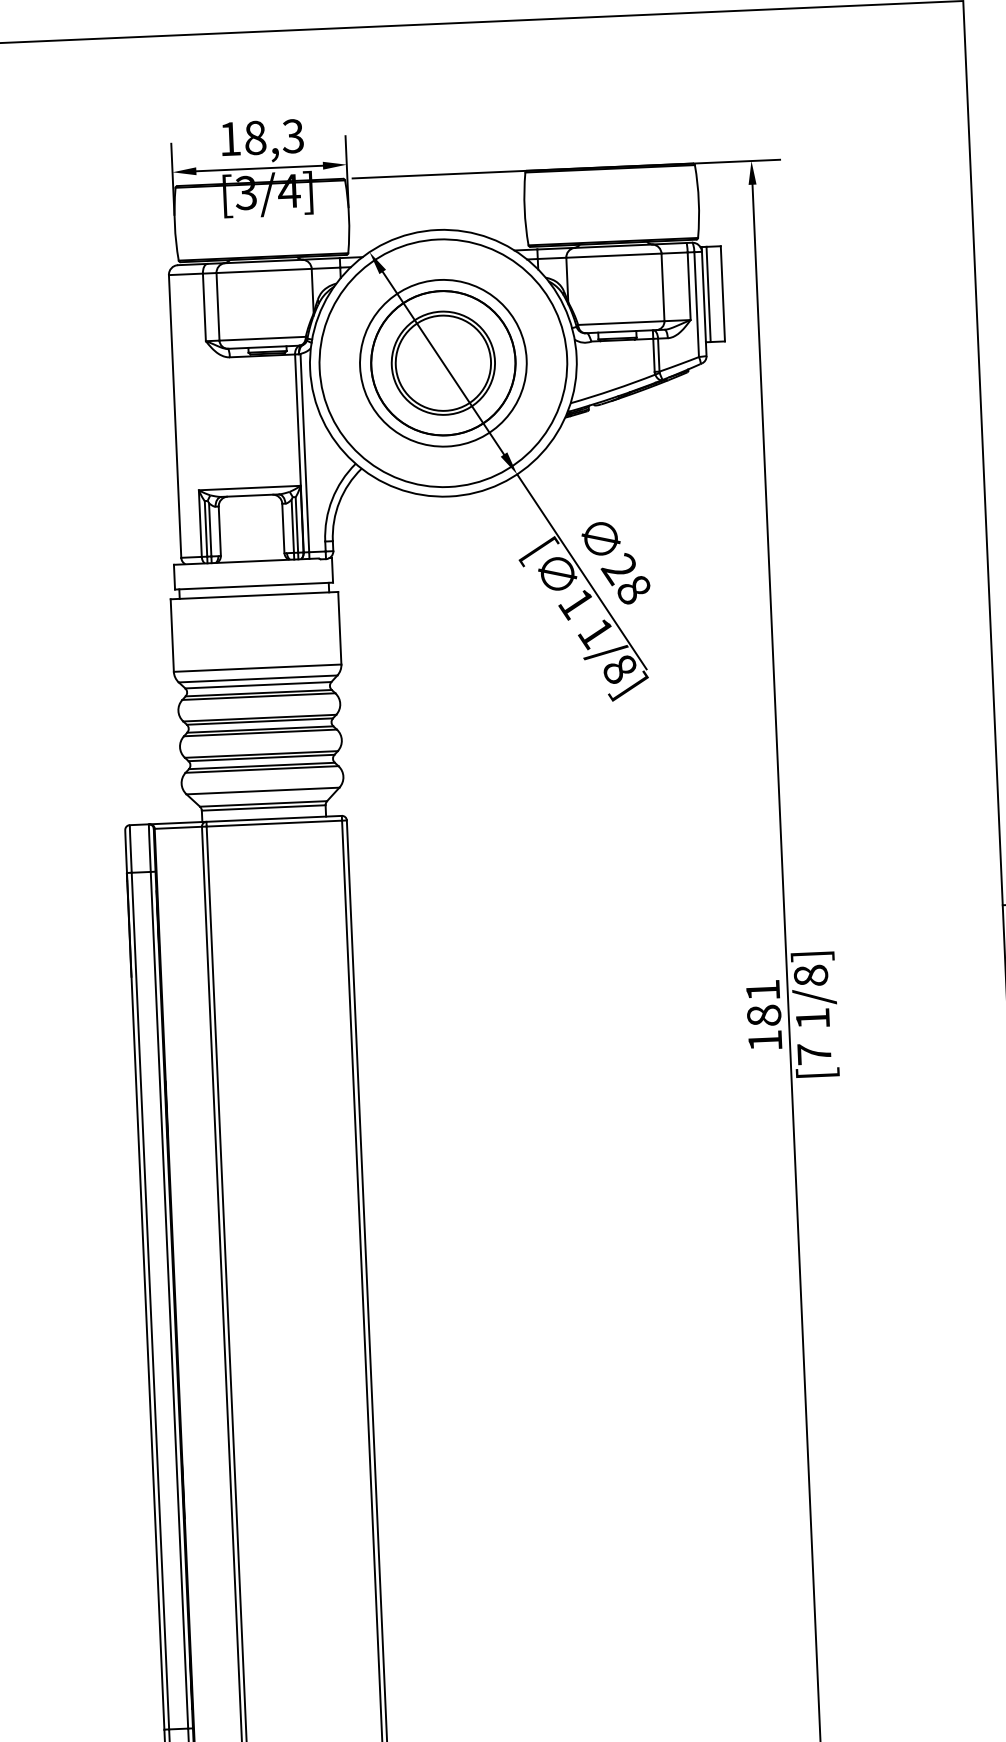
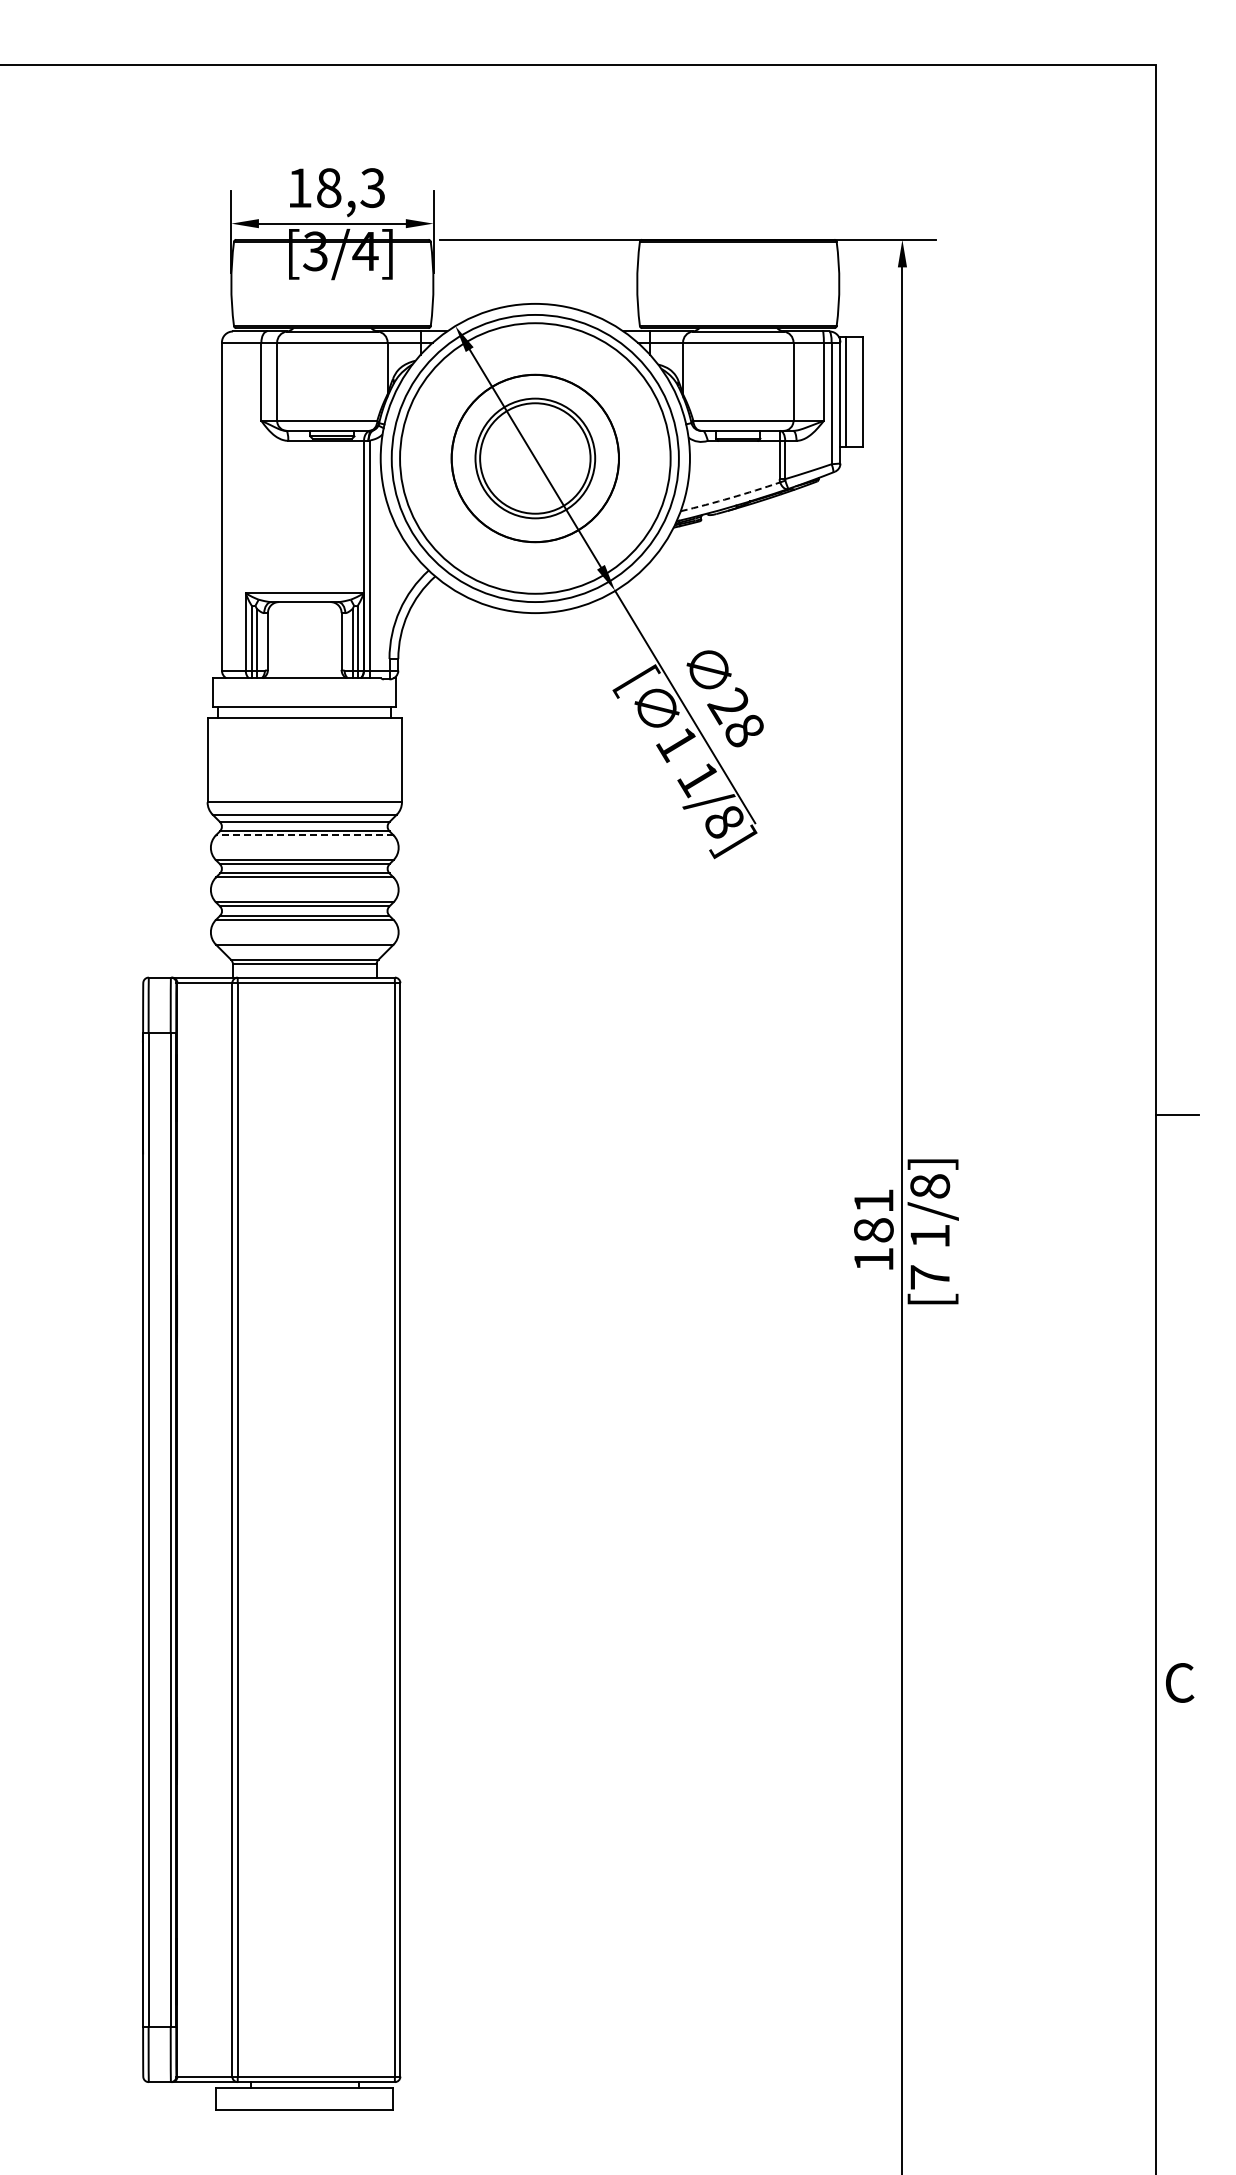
circle: (442, 363) -> (534, 458), size x1.4
arc: (613, 389) -> (730, 497), solid -> dashed
line: (258, 696) -> (304, 835), solid -> dashed

